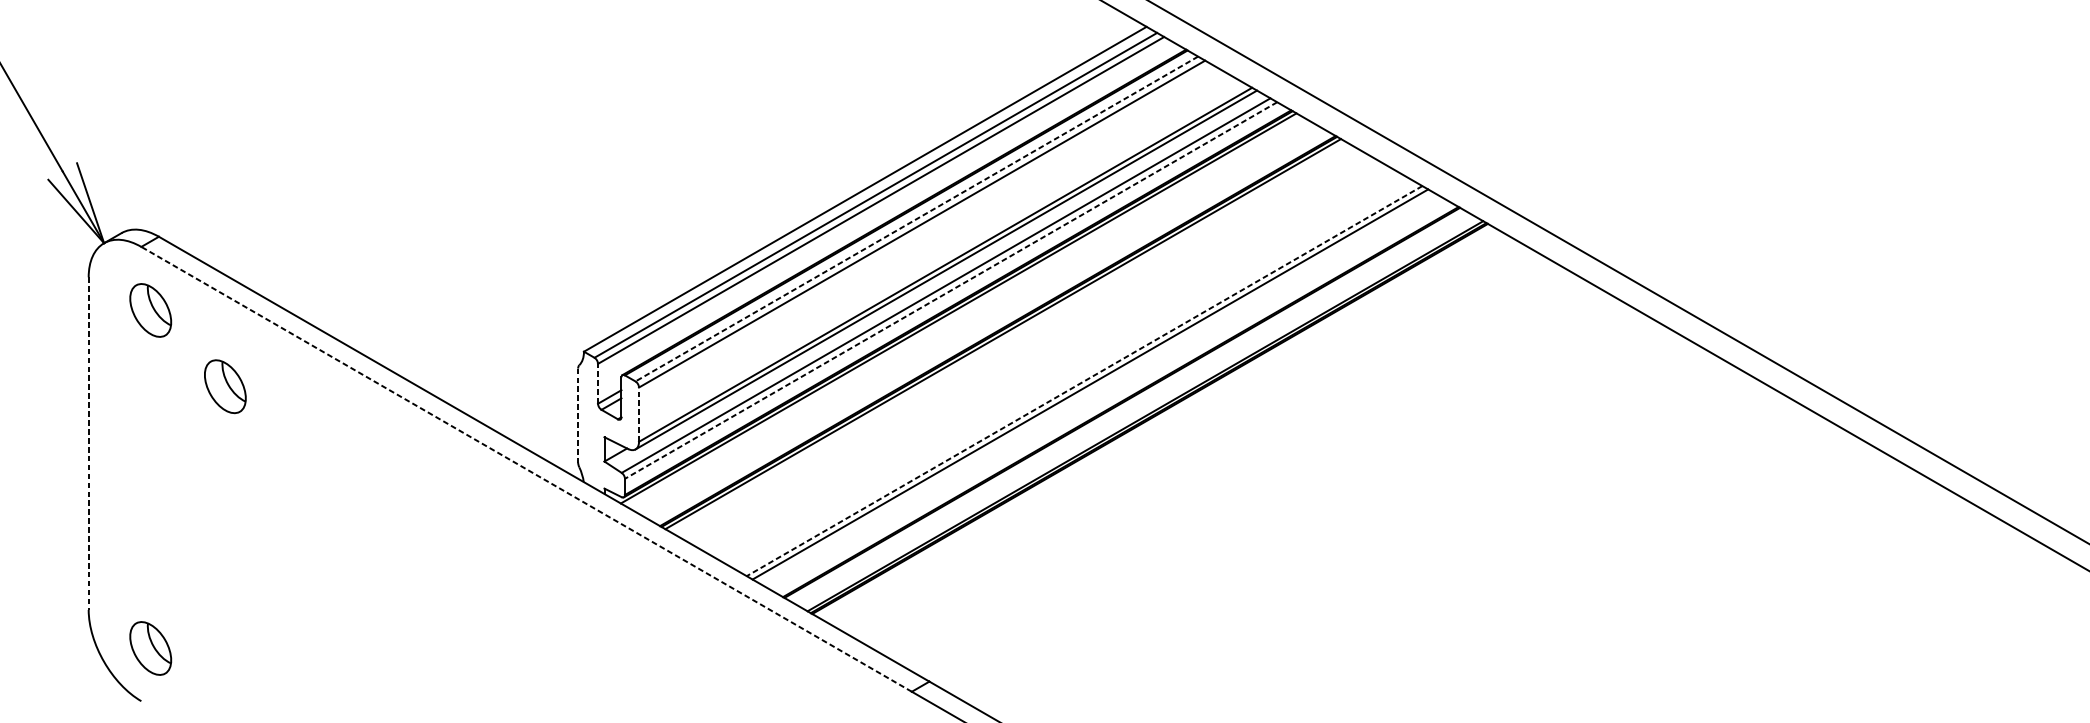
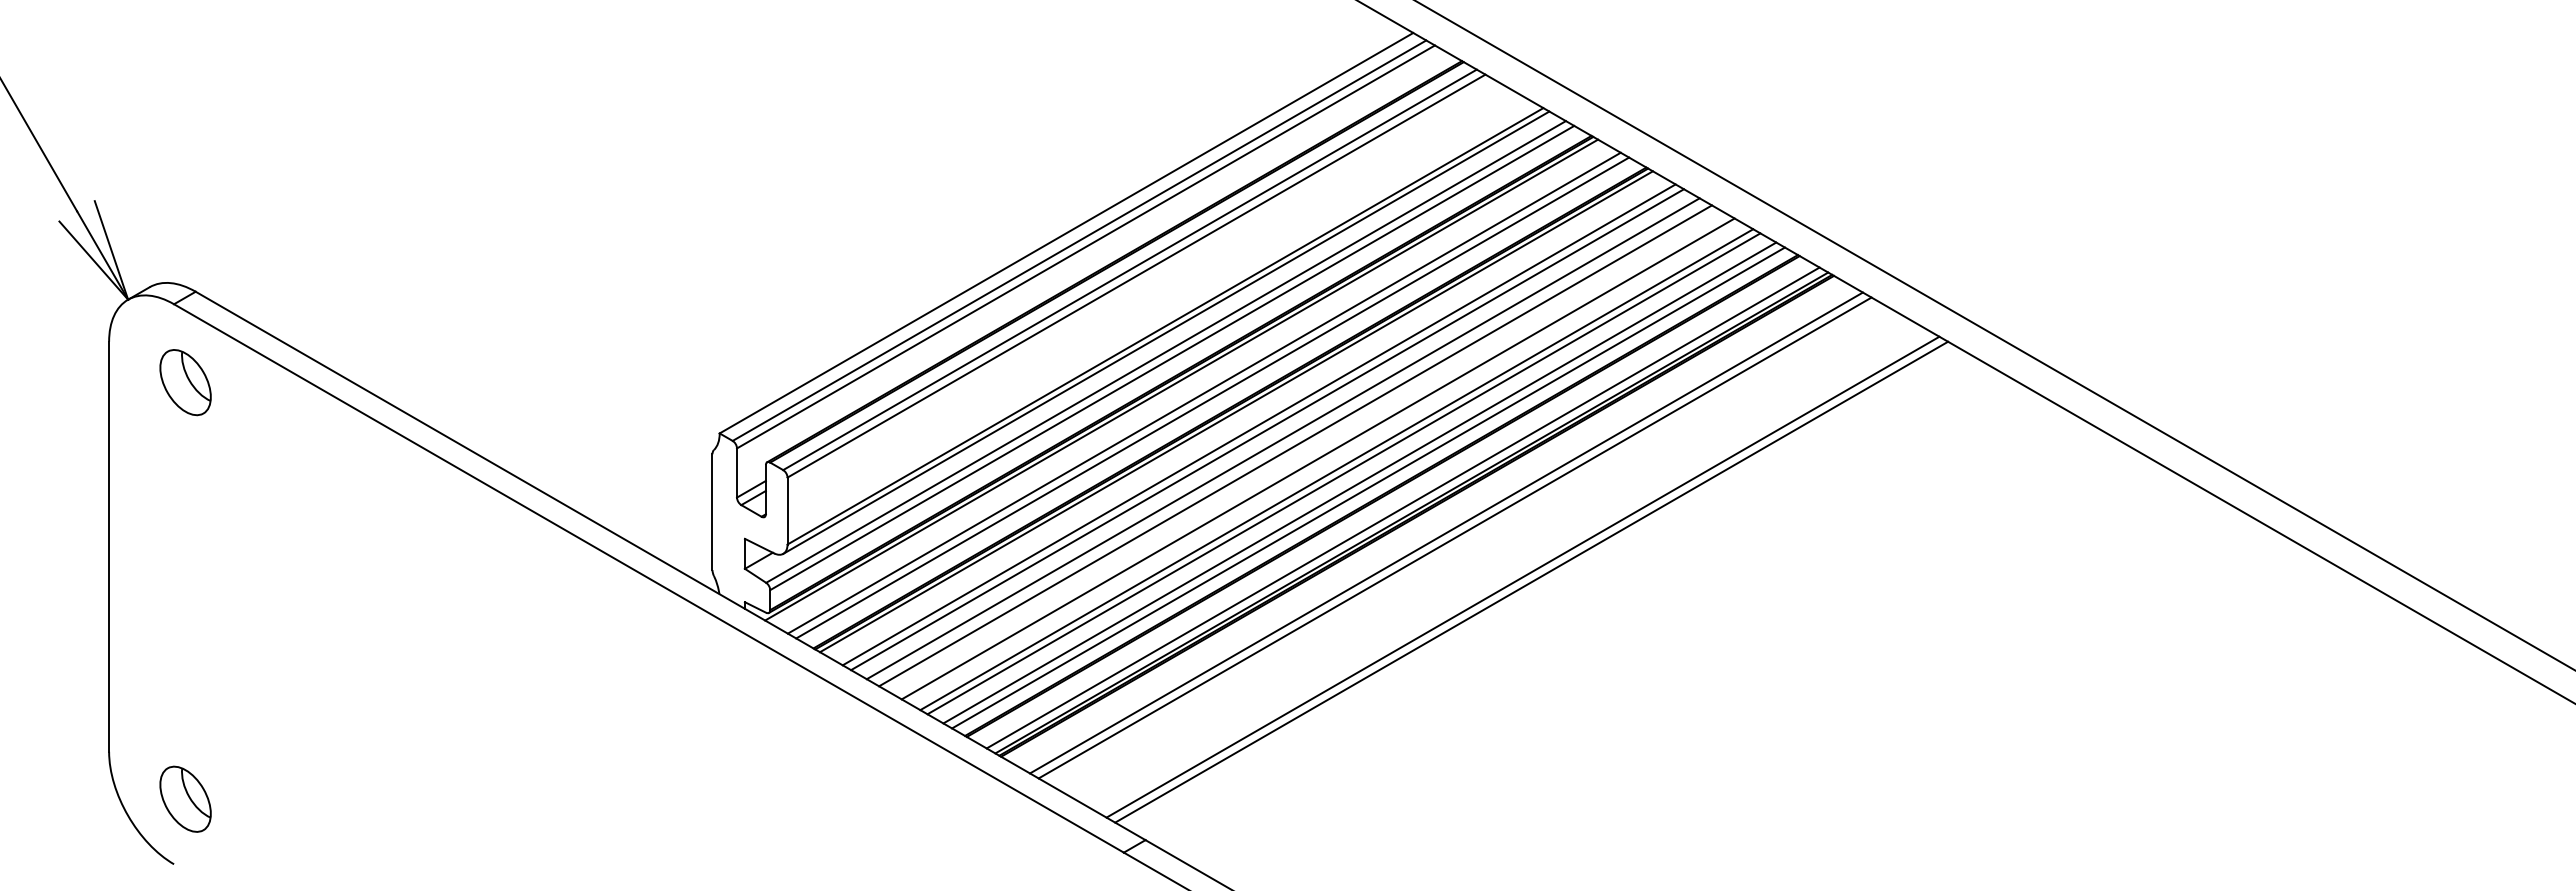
line: (916, 219) -> (1129, 270), dashed -> solid
line: (950, 290) -> (1171, 358), dashed -> solid
line: (976, 318) -> (1203, 392), added
line: (983, 322) -> (1212, 397), added
line: (1021, 344) -> (1258, 424), added
line: (1028, 348) -> (1267, 429), added
line: (1040, 355) -> (1282, 438), added
line: (1051, 361) -> (1295, 445), added
line: (1068, 372) -> (1317, 458), added
line: (1084, 380) -> (1336, 469), dashed -> solid
line: (598, 384) -> (737, 473), dashed -> solid
part: (225, 386) -> (277, 476), removed
line: (1103, 391) -> (1359, 482), added
line: (1110, 395) -> (1368, 487), added
line: (1137, 411) -> (1402, 507), added
line: (638, 414) -> (787, 510), dashed -> solid
line: (578, 415) -> (712, 512), dashed -> solid
line: (1173, 432) -> (1446, 532), added
line: (1180, 436) -> (1454, 537), added
line: (89, 444) -> (109, 547), dashed -> solid
line: (1235, 467) -> (1522, 576), added
line: (526, 469) -> (648, 578), dashed -> solid
line: (1242, 471) -> (1531, 581), added

